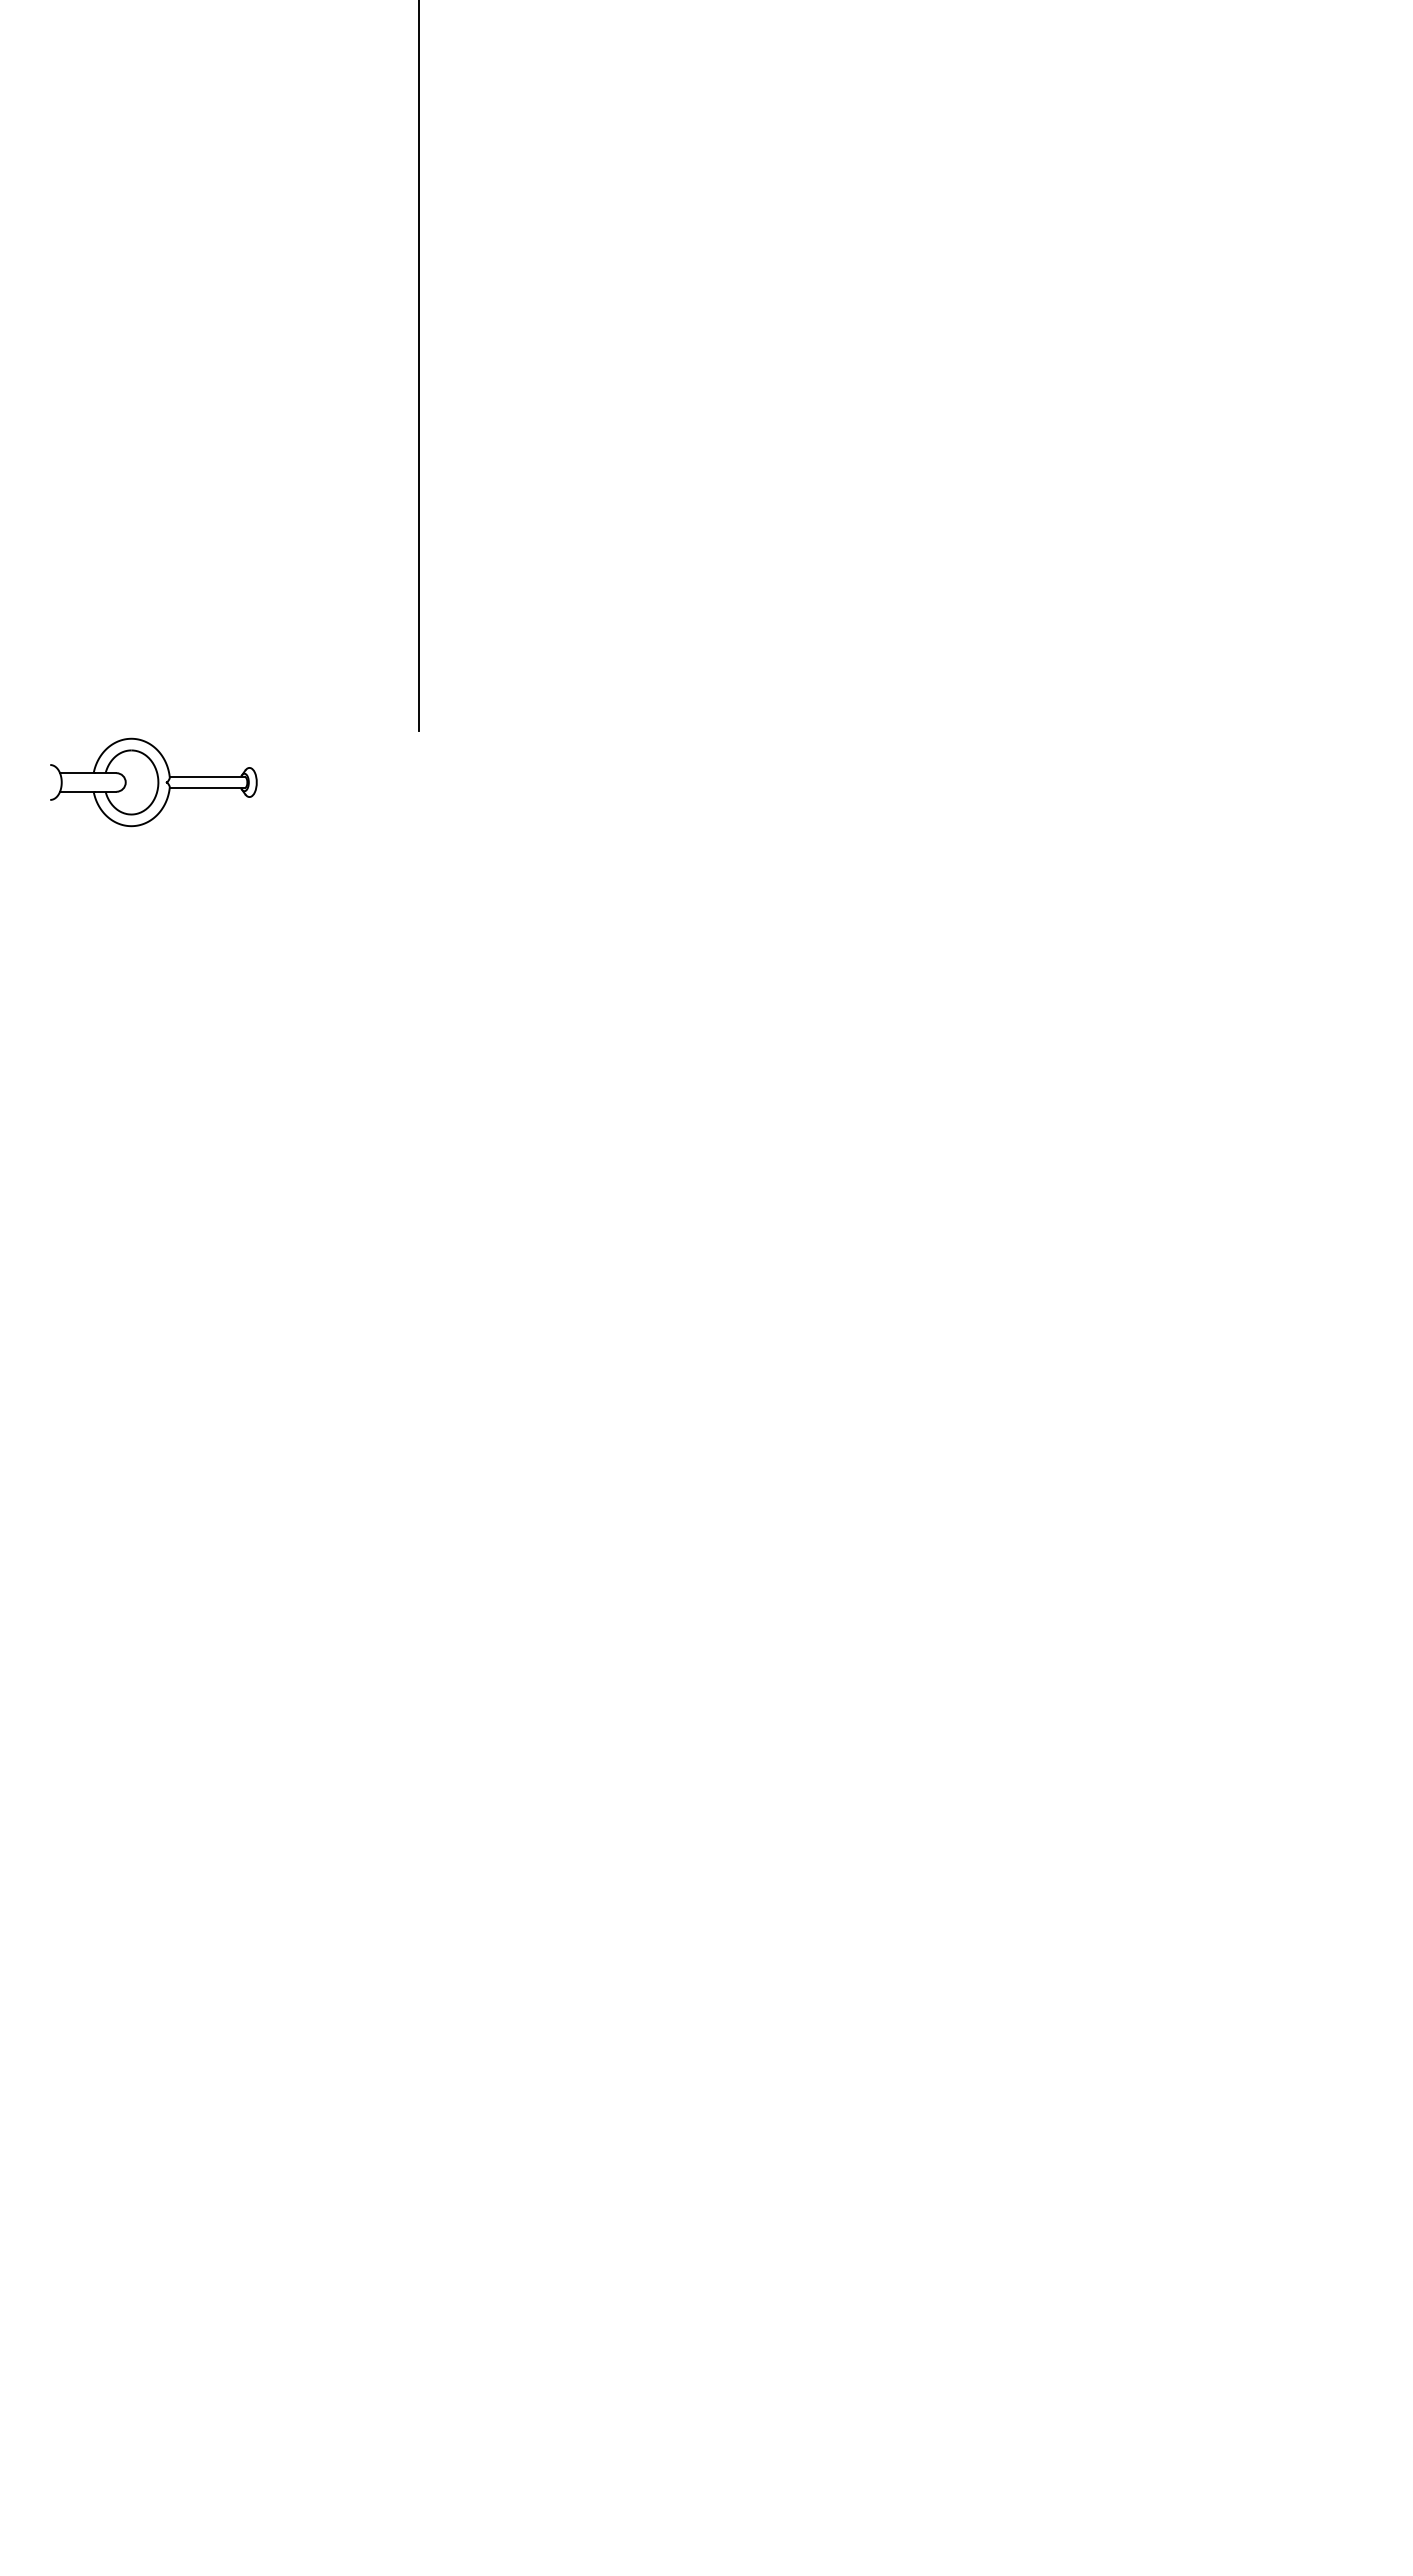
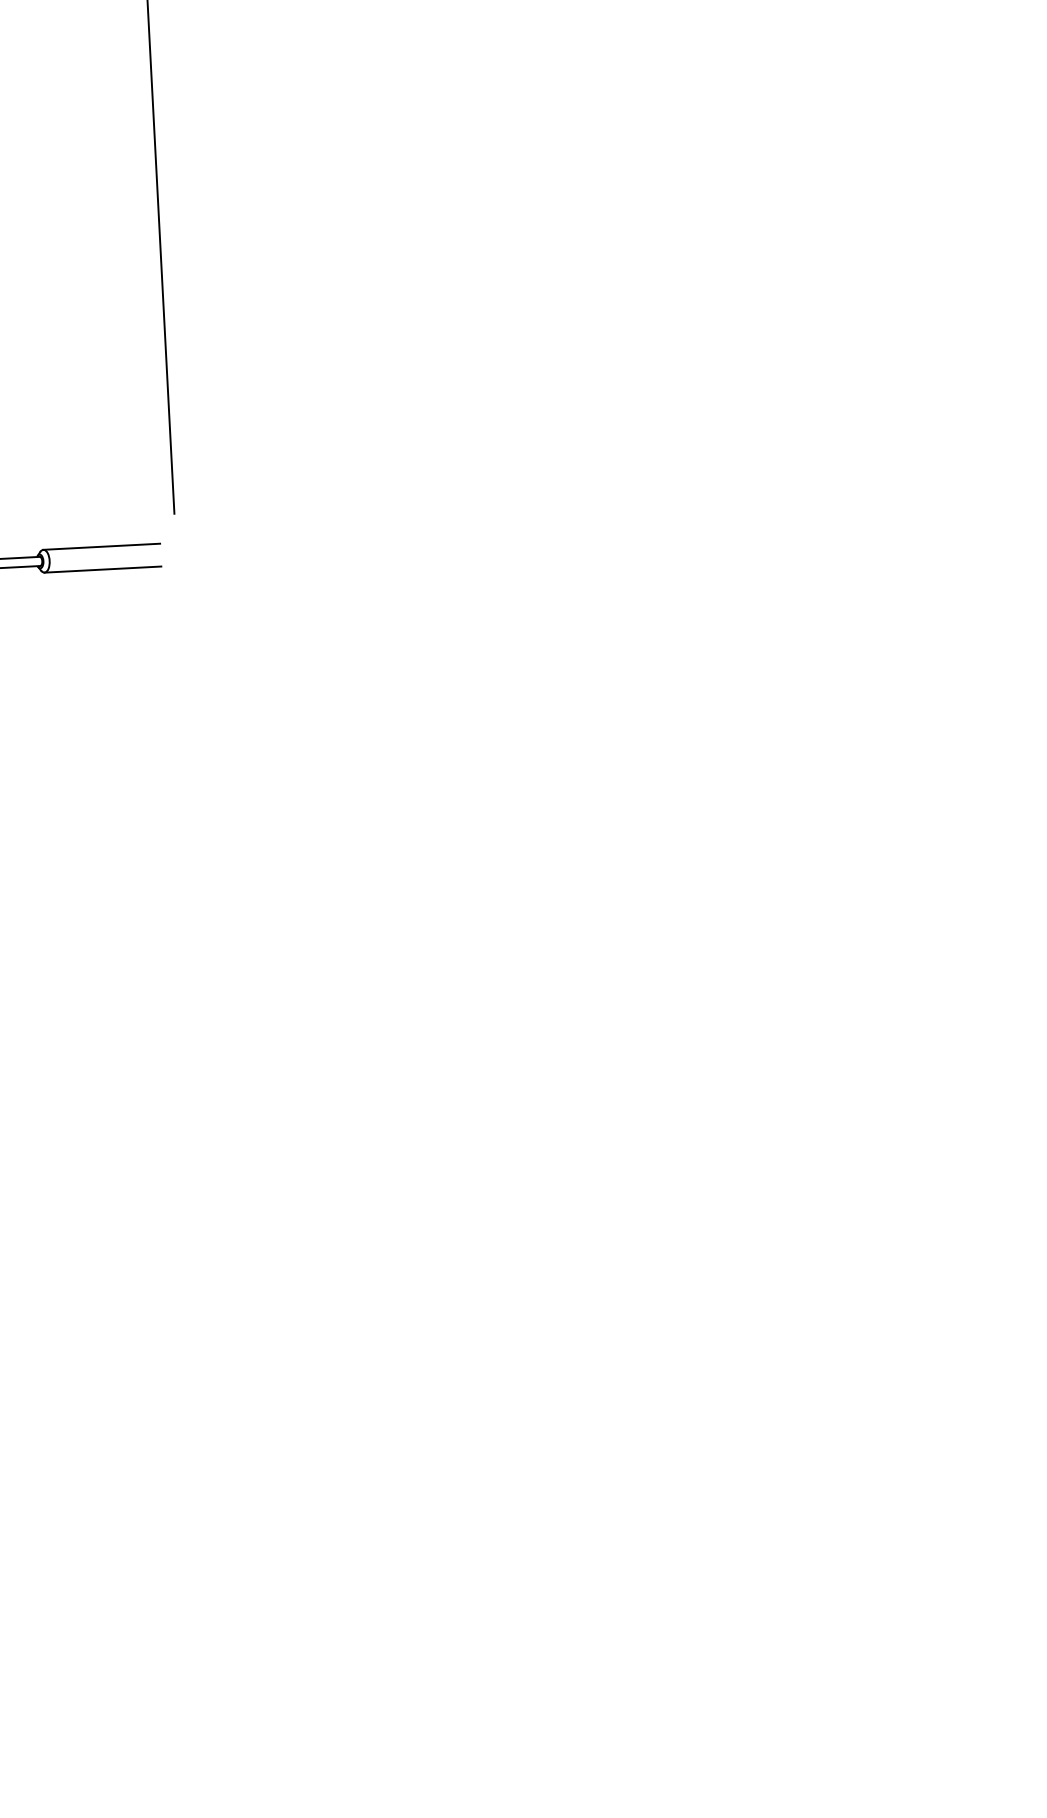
line: (323, 767) -> (101, 546), added
line: (323, 797) -> (102, 569), added

